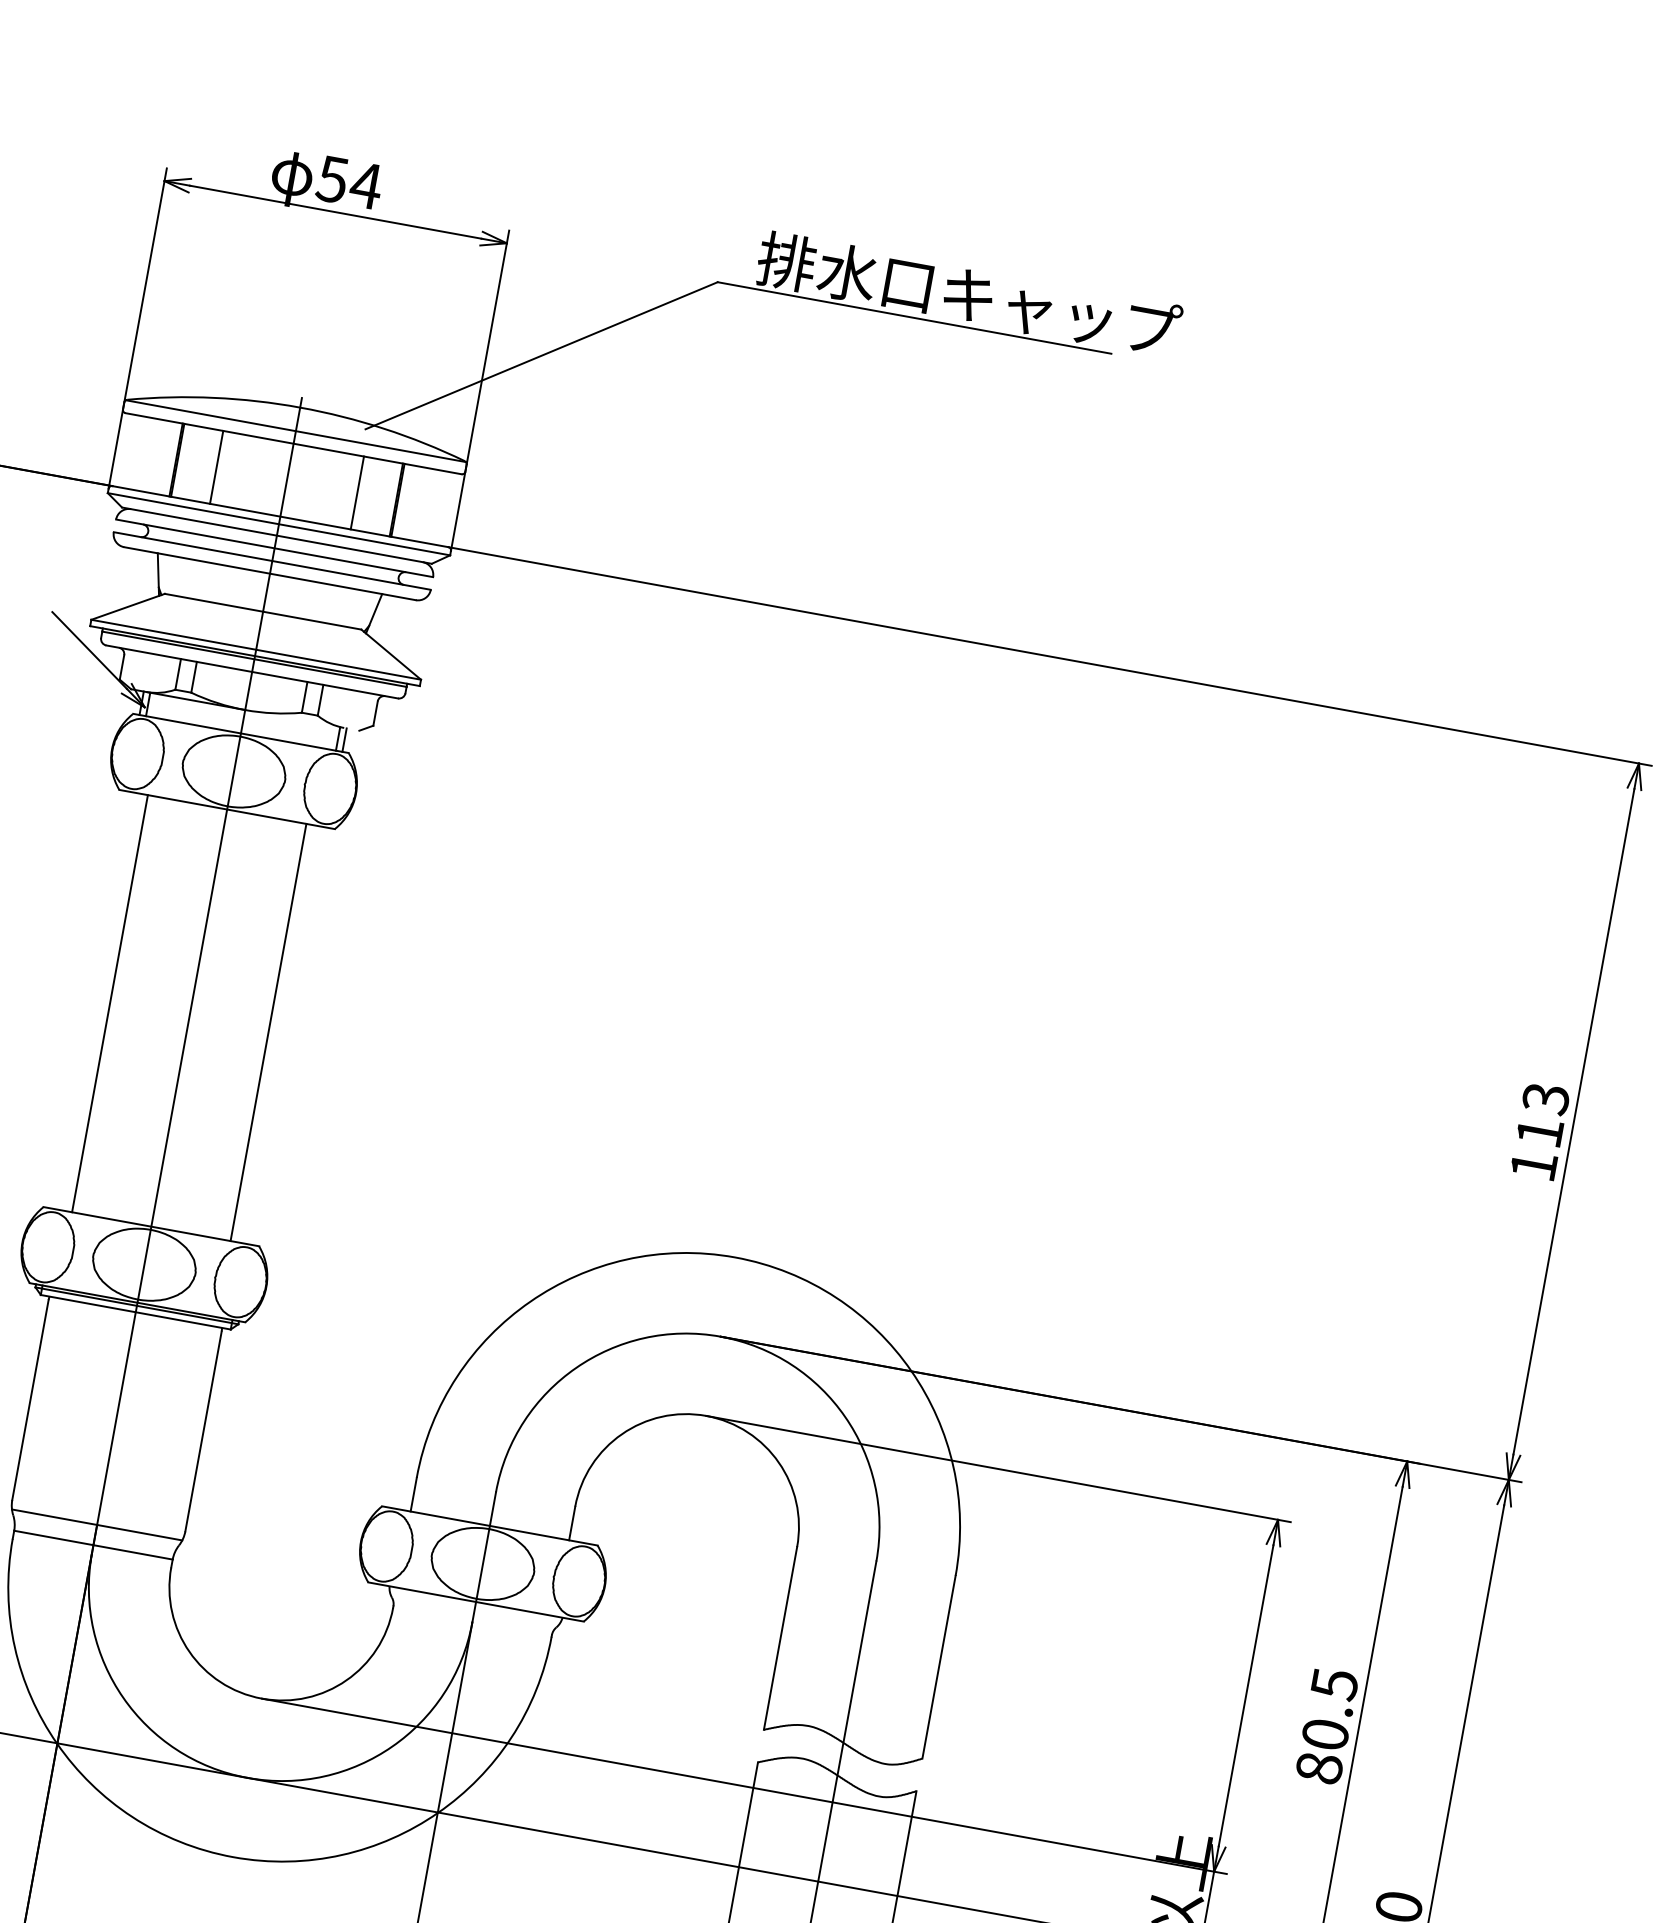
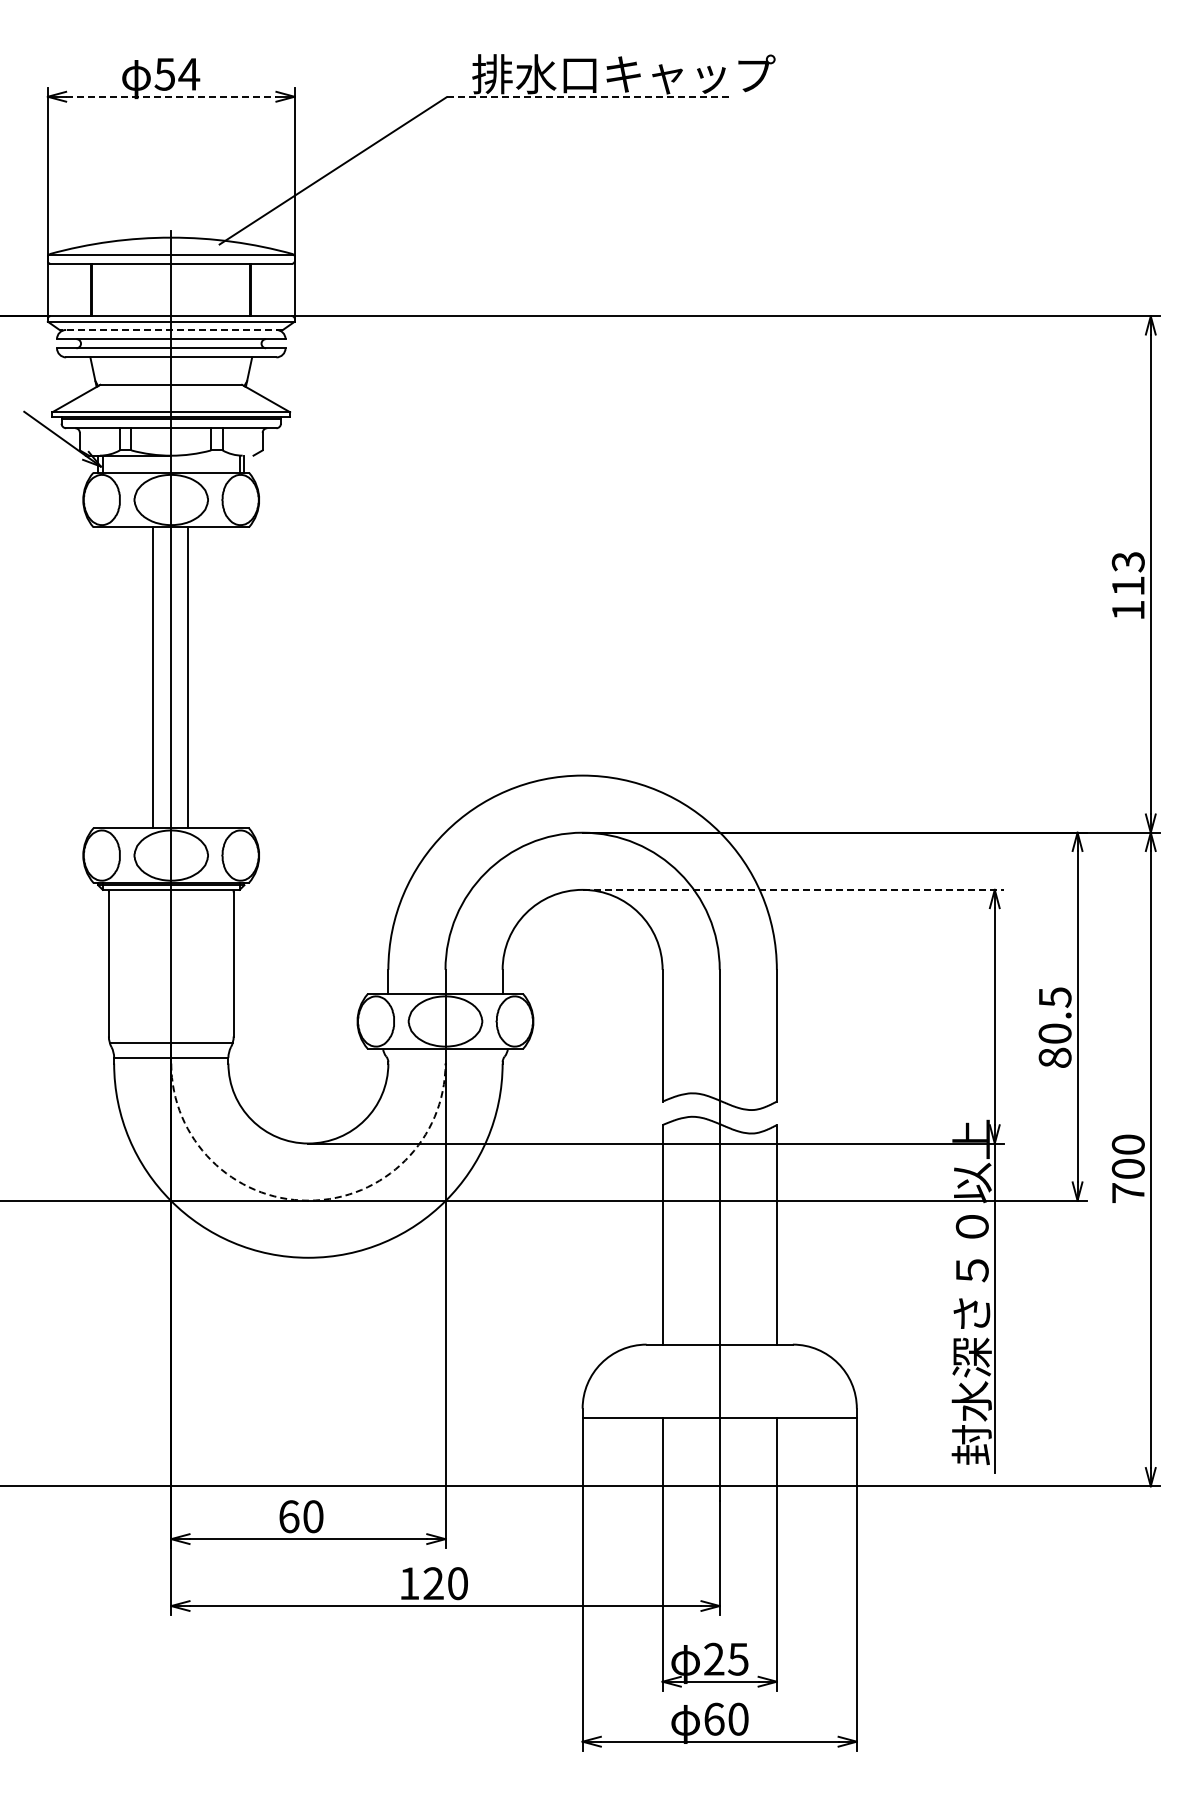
line: (336, 211) -> (171, 96), solid -> dashed
line: (914, 318) -> (588, 97), solid -> dashed
line: (216, 466) -> (120, 289), removed
line: (358, 492) -> (222, 289), removed
line: (277, 535) -> (171, 329), solid -> dashed
line: (110, 1003) -> (153, 677), moved
line: (268, 1032) -> (188, 677), moved
line: (998, 1468) -> (793, 889), solid -> dashed
arc: (247, 1777) -> (308, 1200), solid -> dashed

